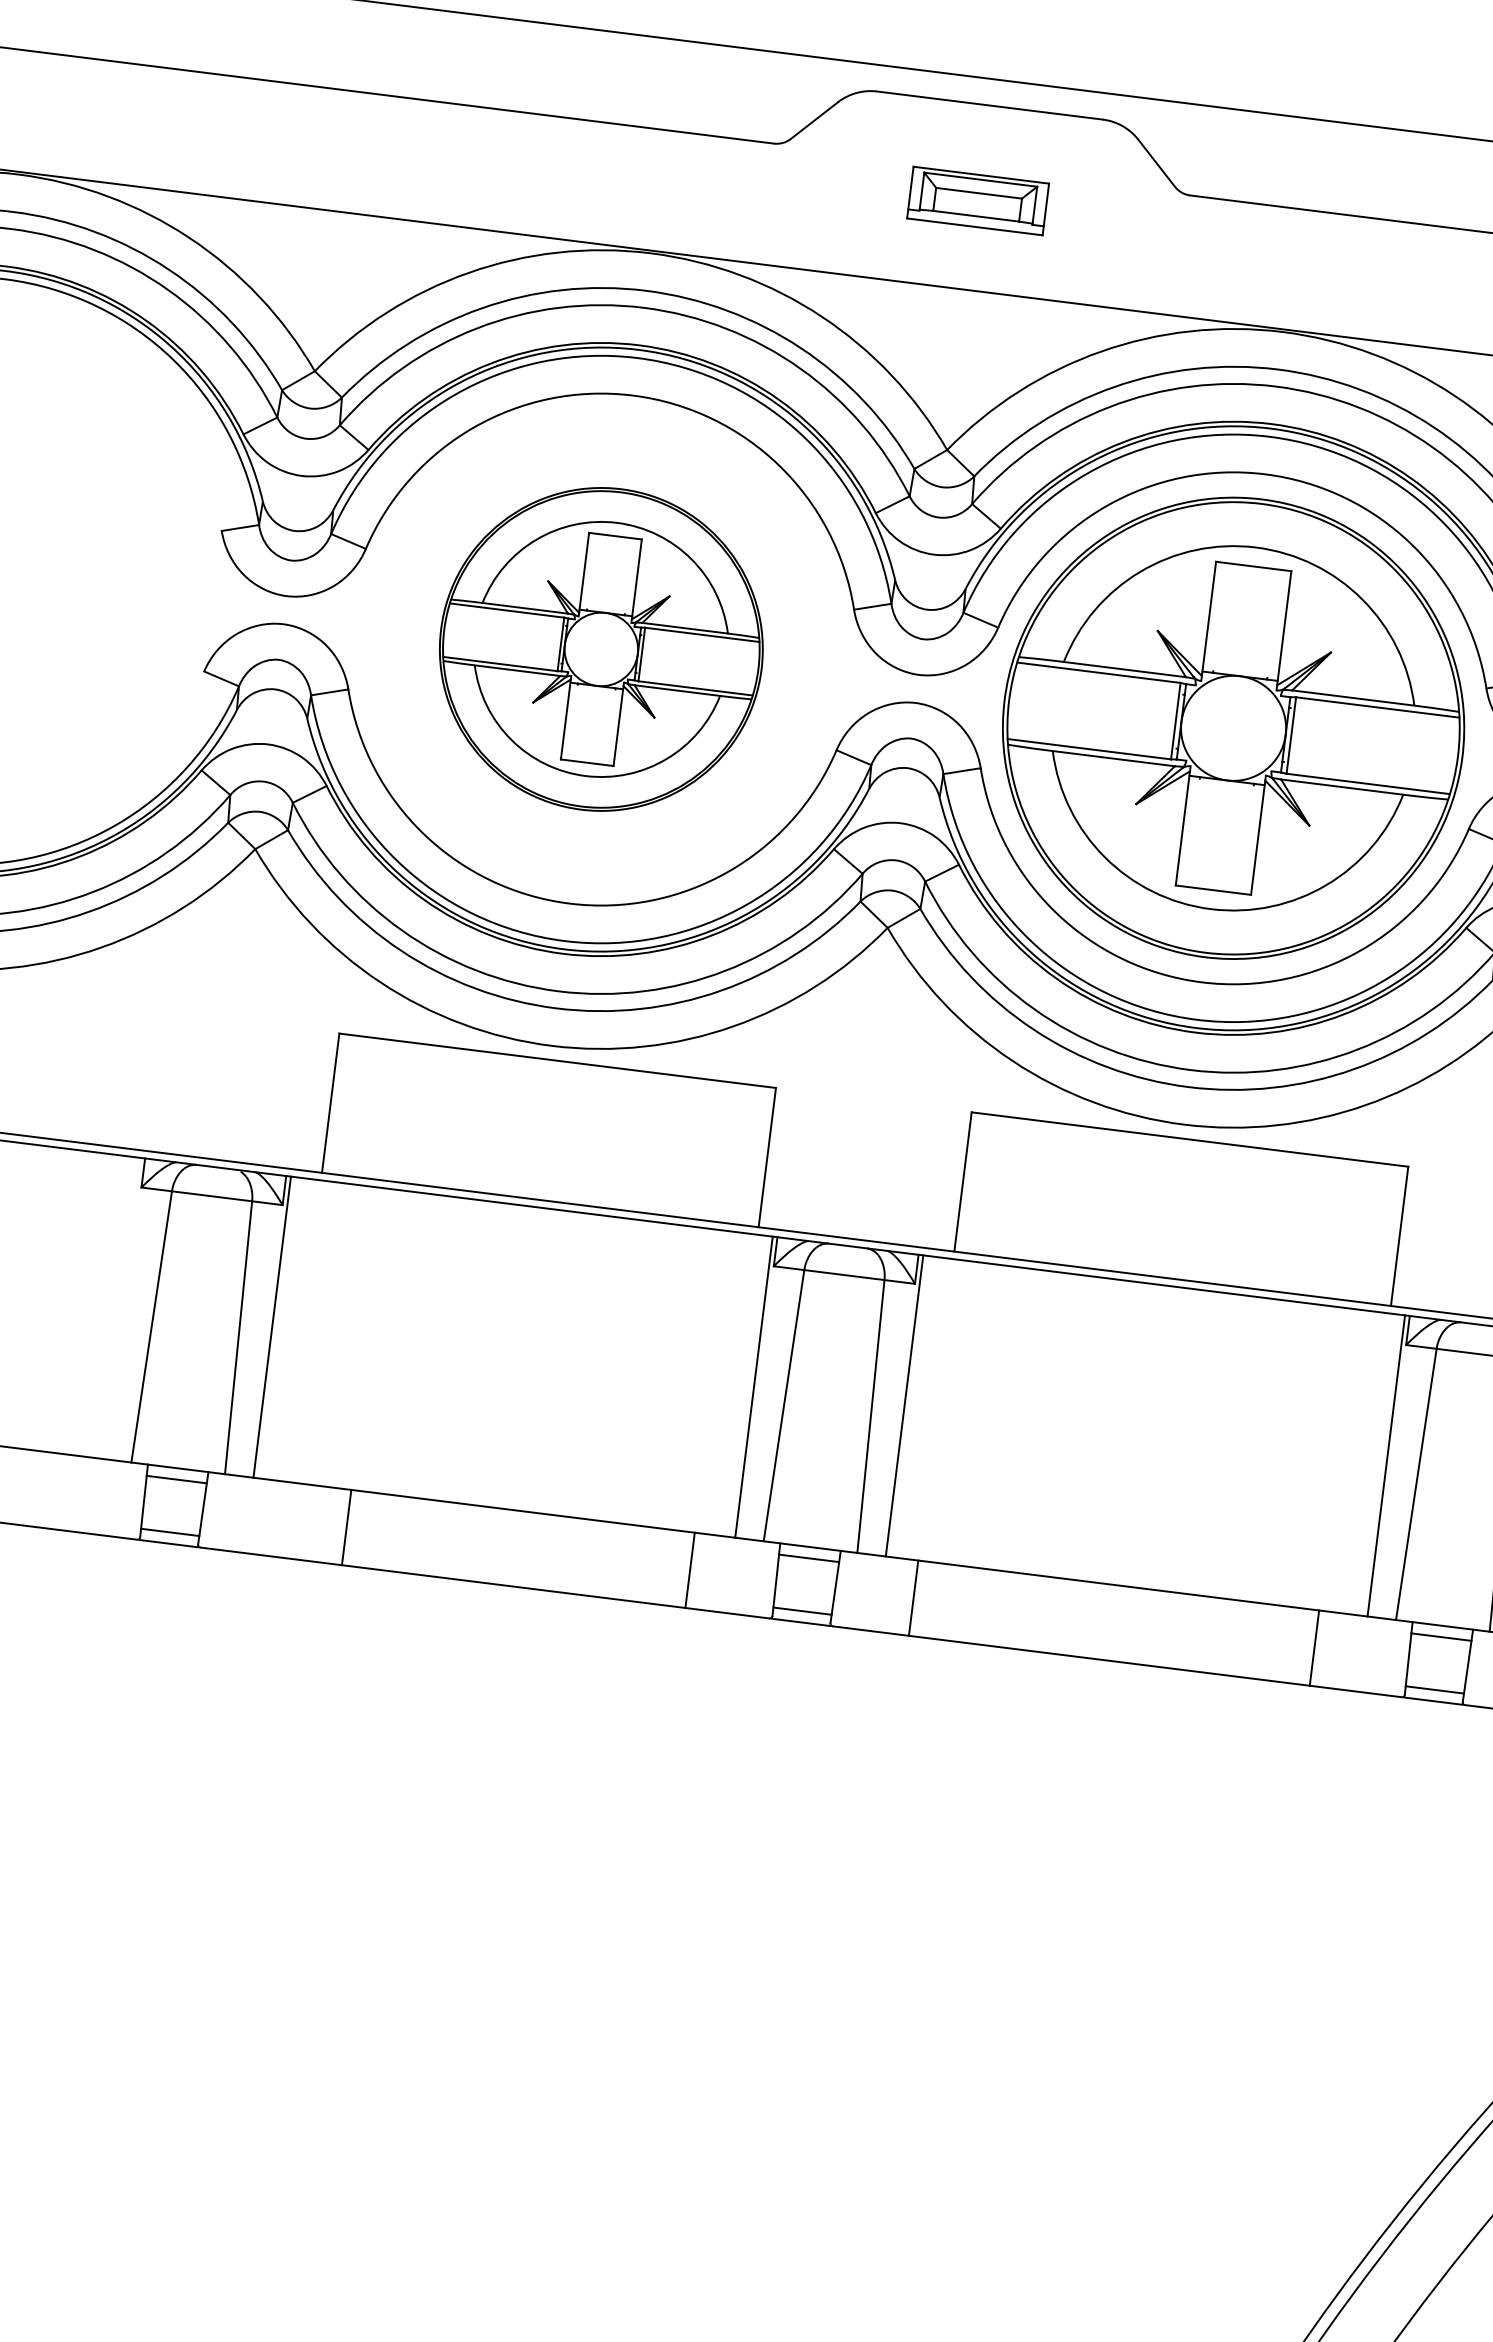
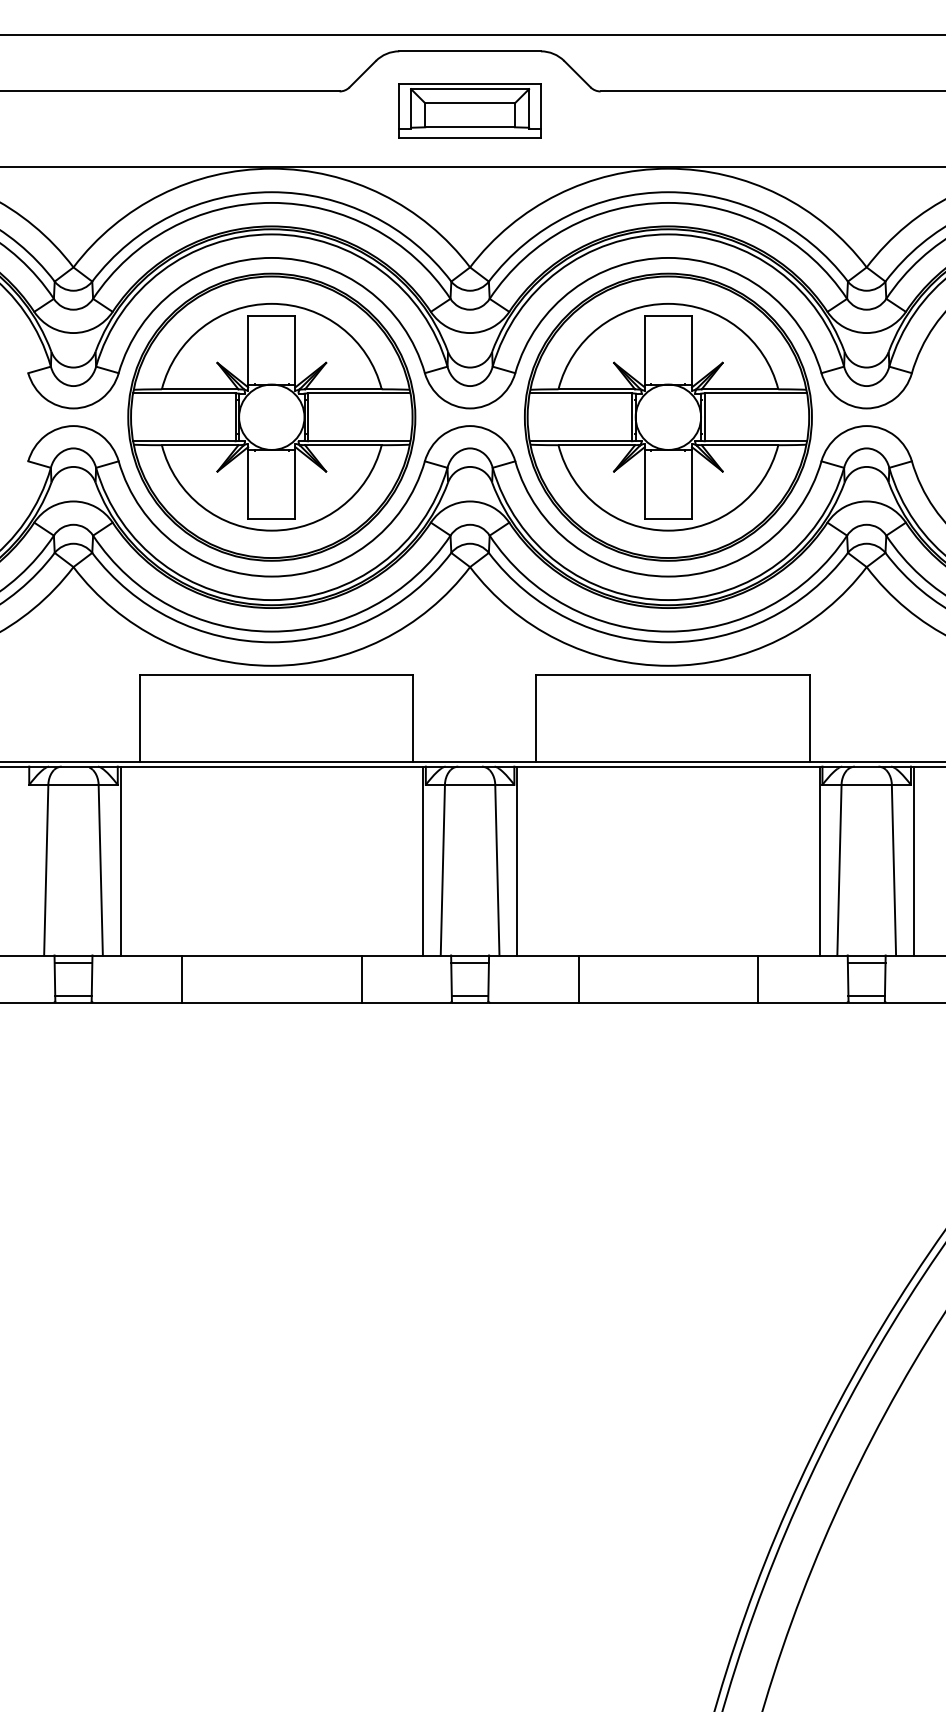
part: (977, 199) -> (469, 110), size x1.67
part: (600, 648) -> (271, 416), size x1.43
line: (690, 1569) -> (361, 978), moved
line: (913, 1597) -> (578, 978), moved
line: (1315, 1647) -> (758, 978), moved

